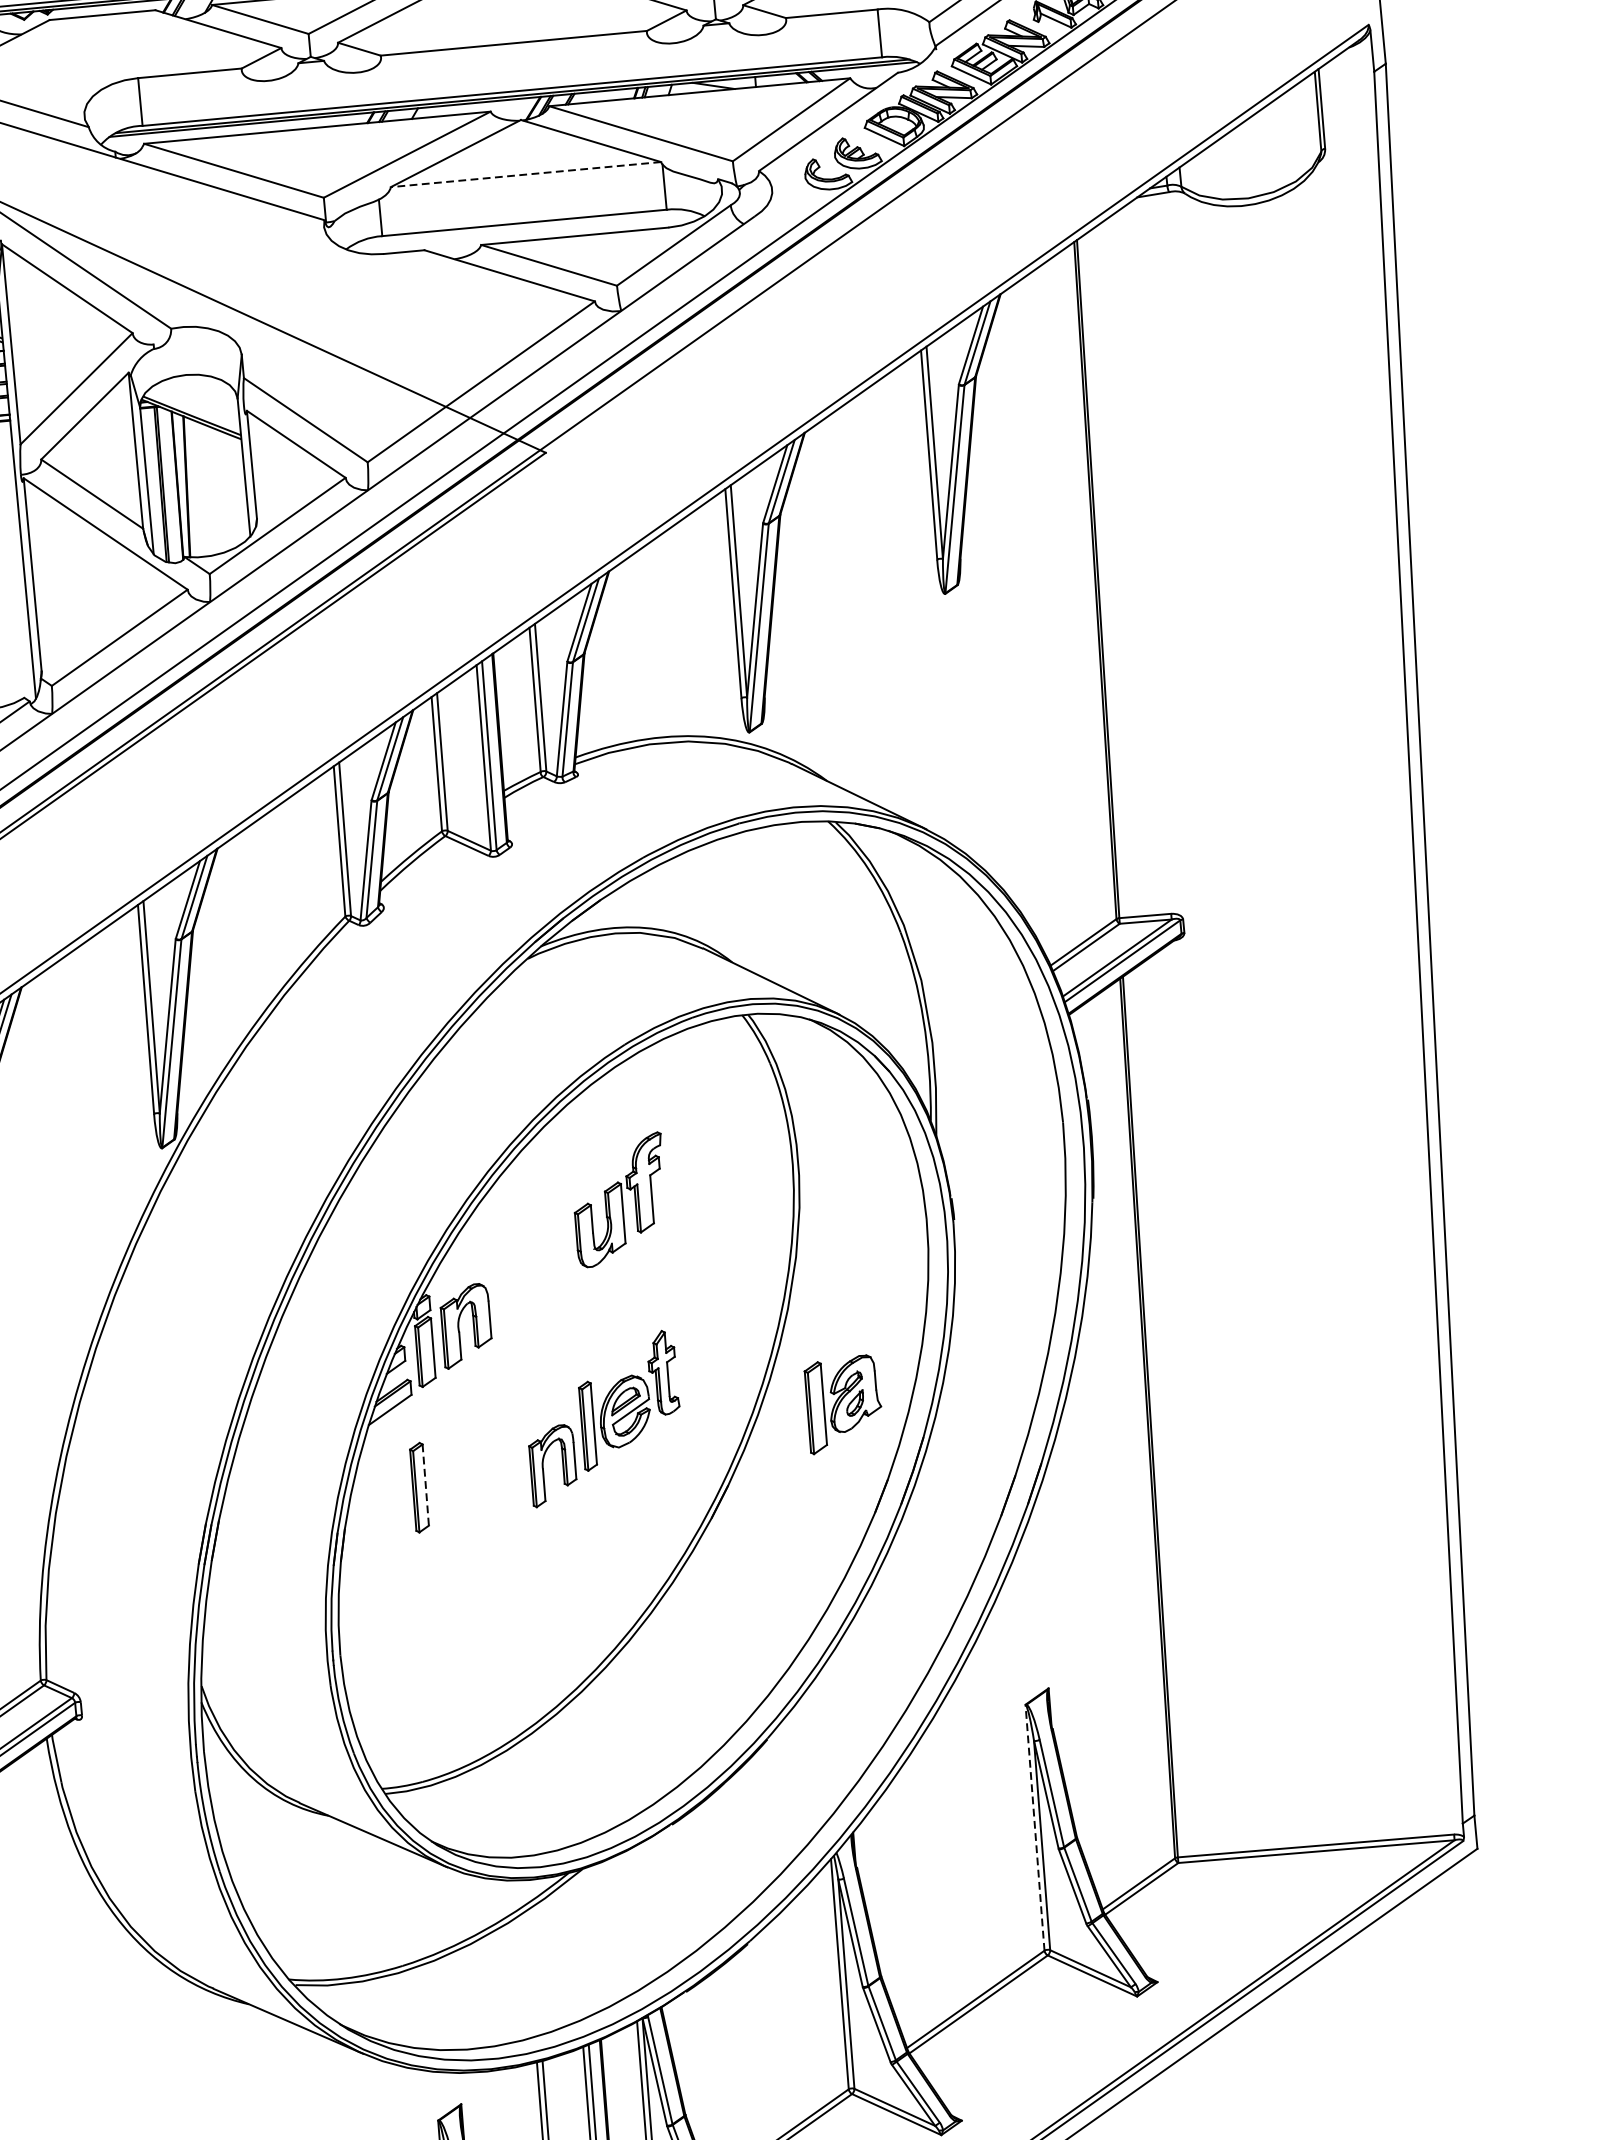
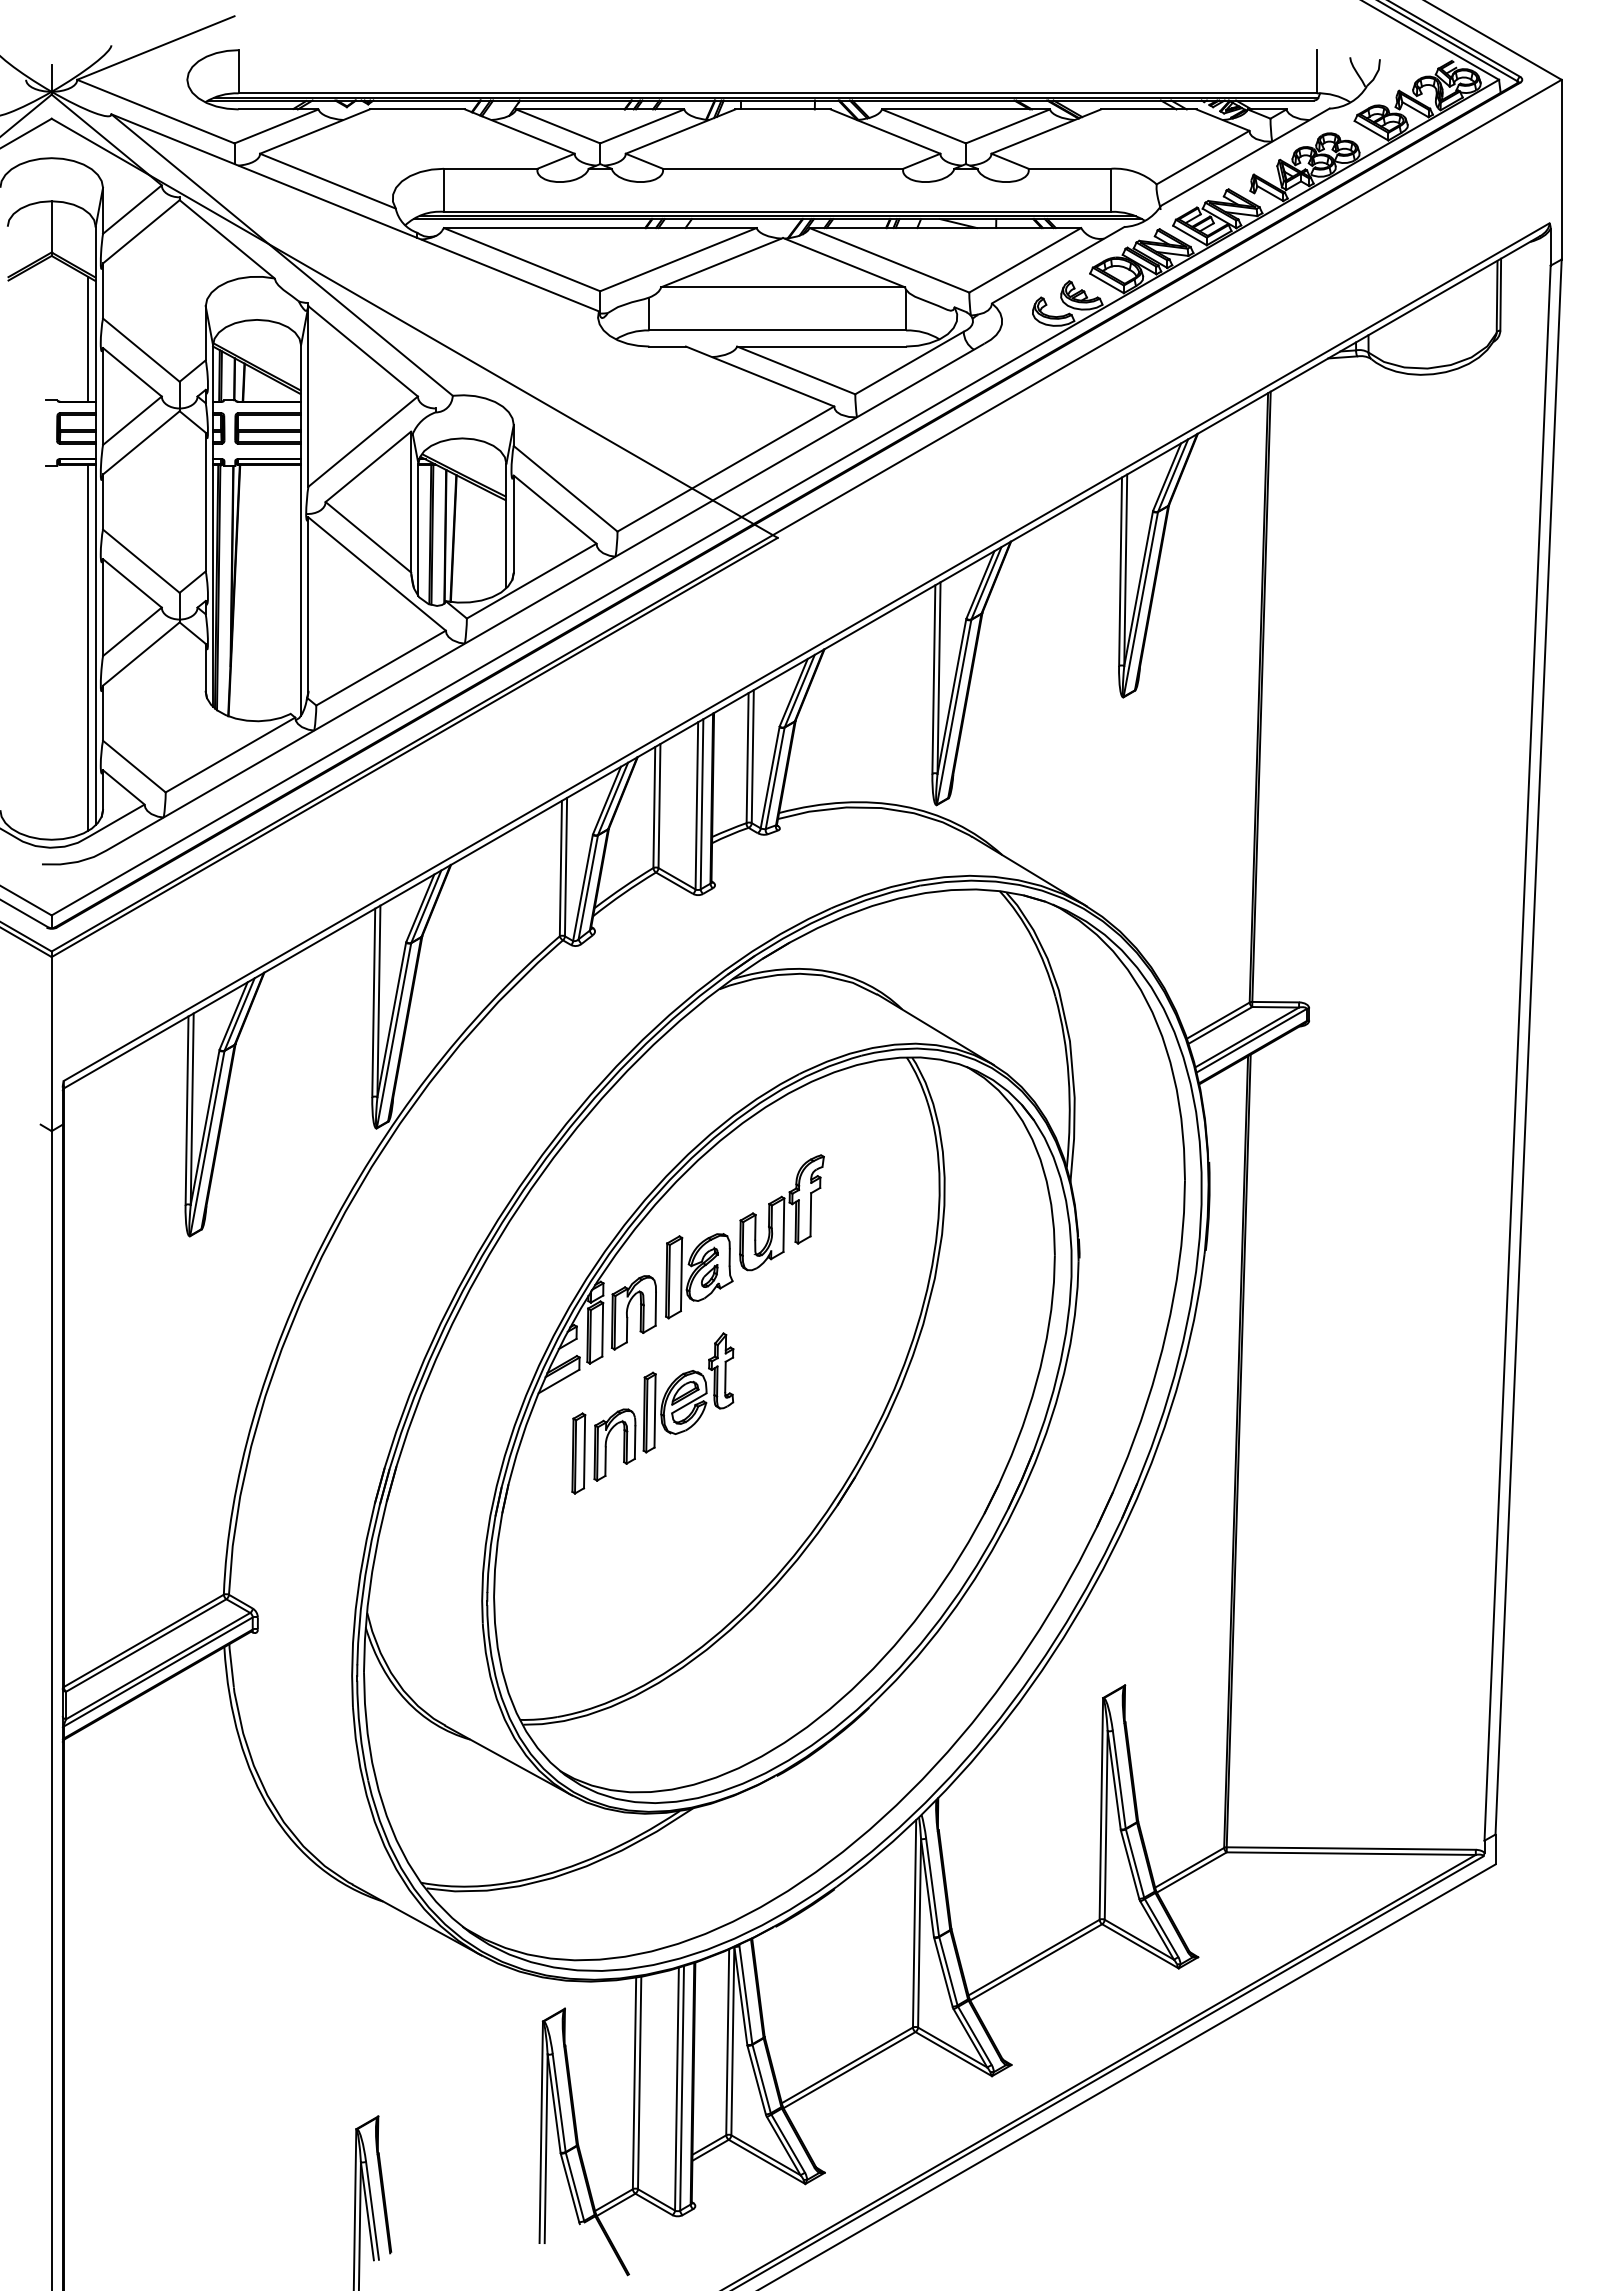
line: (526, 174) -> (783, 287), dashed -> solid
part: (843, 1404) -> (699, 1276), moved
part: (602, 1418) -> (663, 1406), moved
line: (425, 1484) -> (584, 1451), dashed -> solid
line: (1035, 1827) -> (1101, 1808), dashed -> solid

